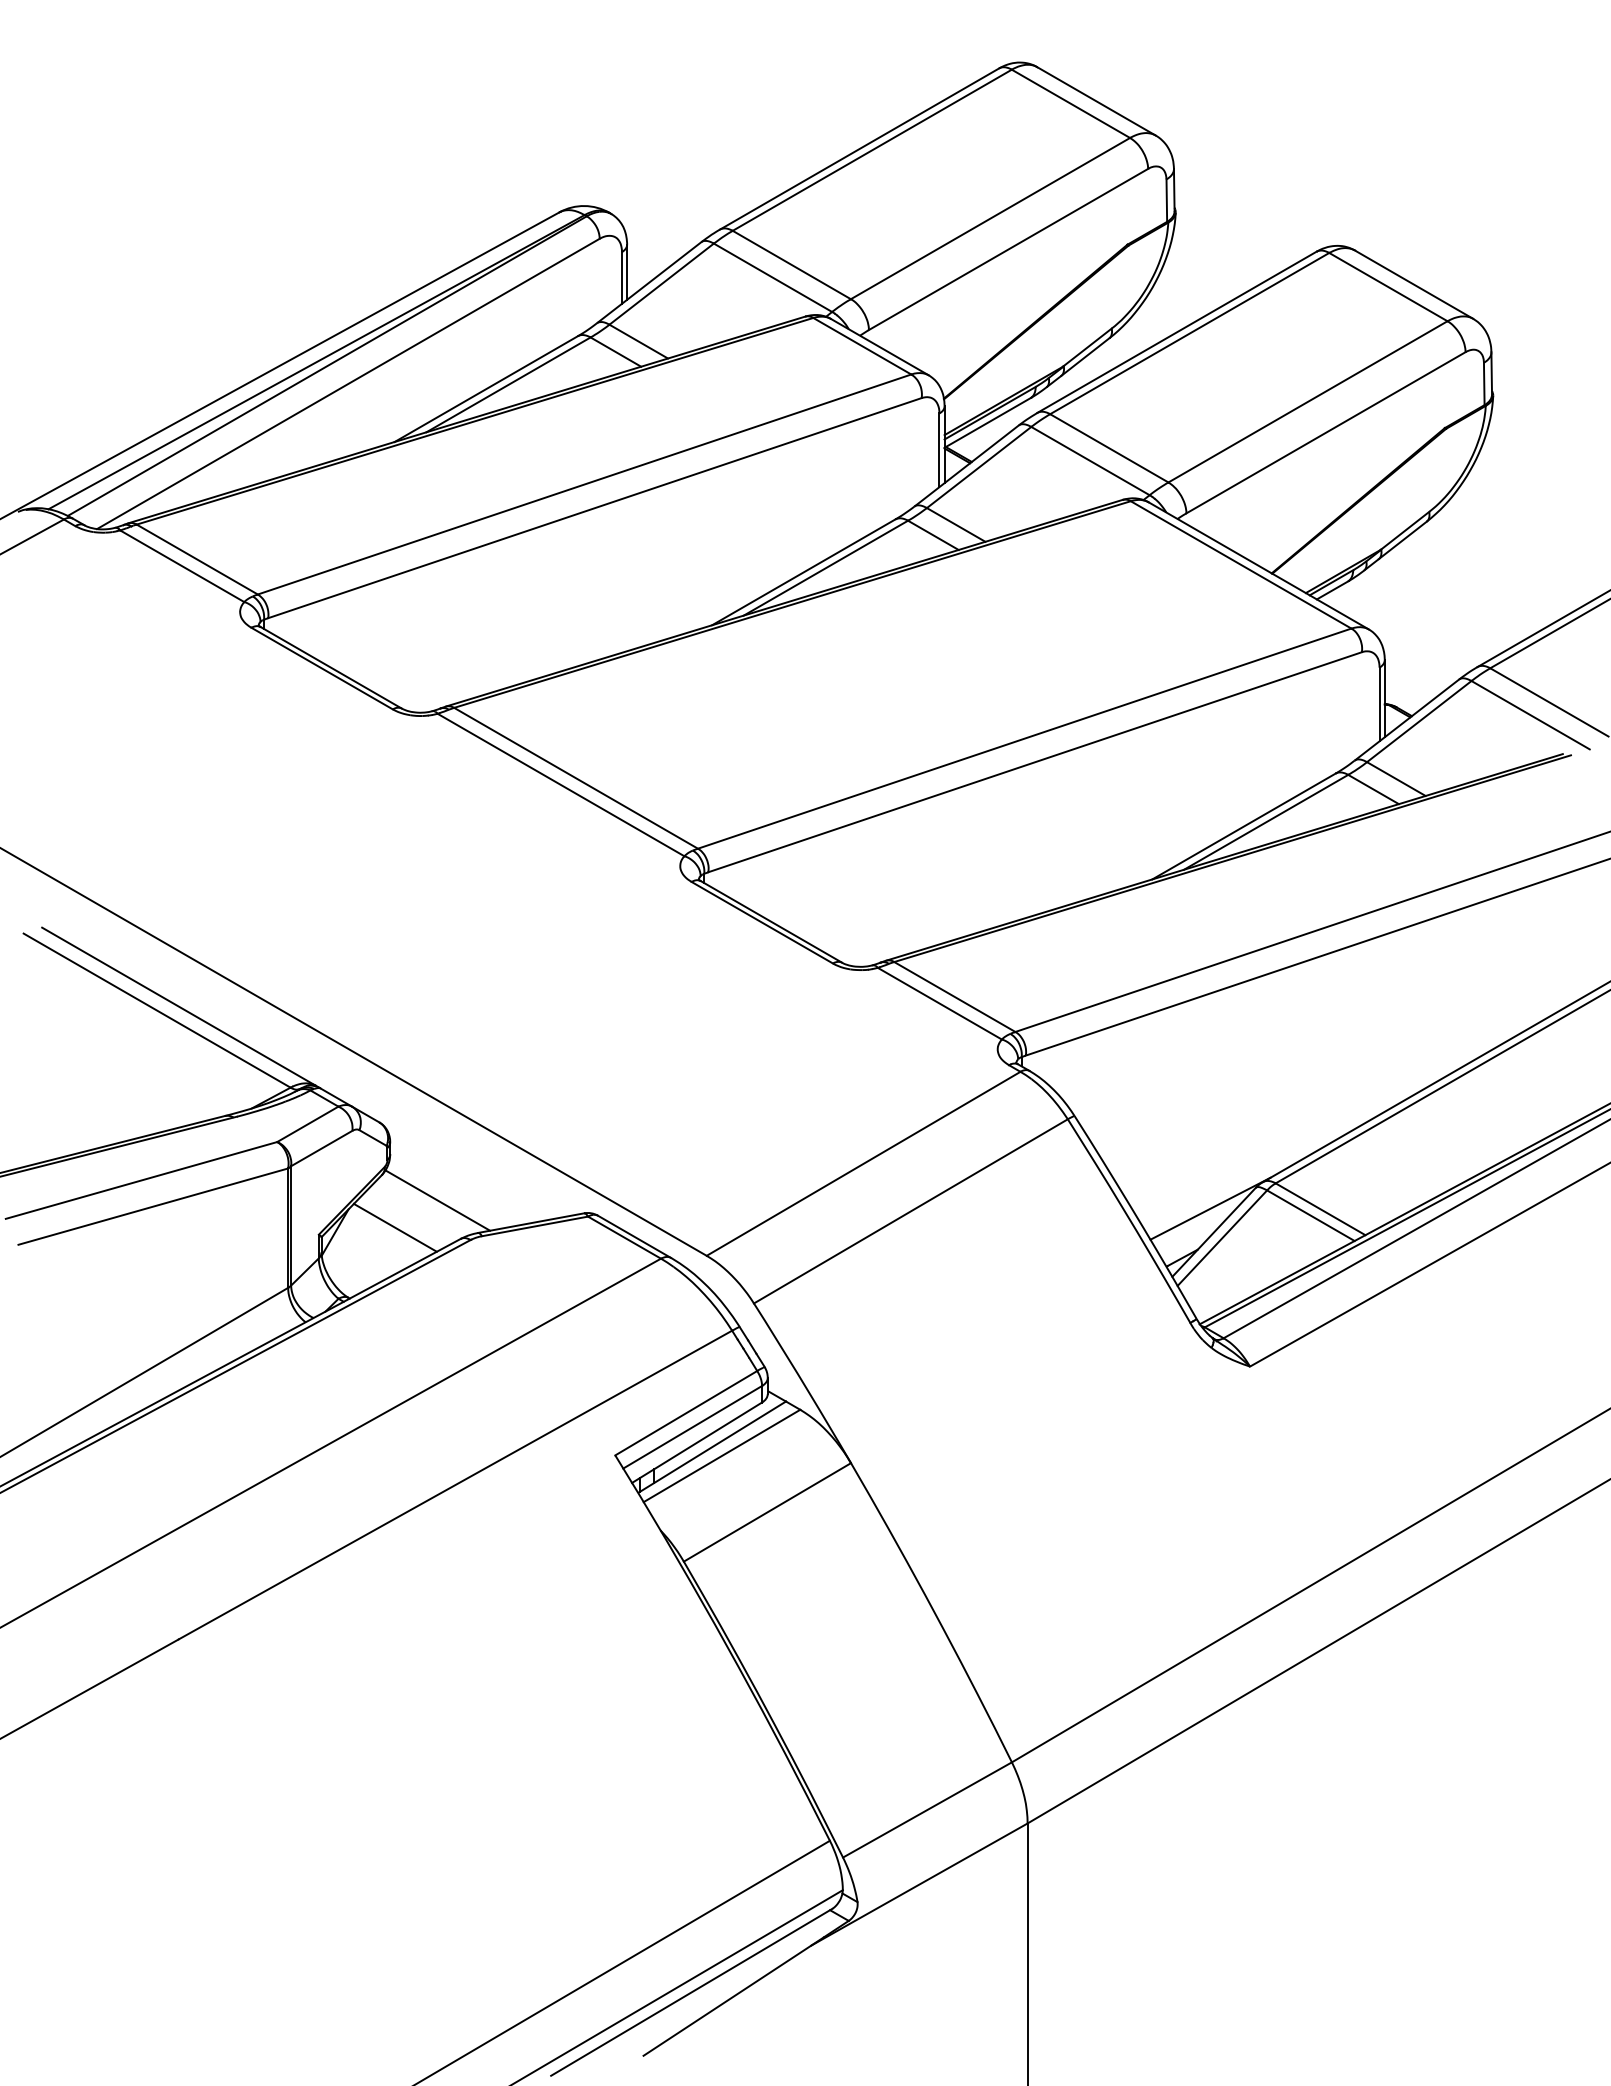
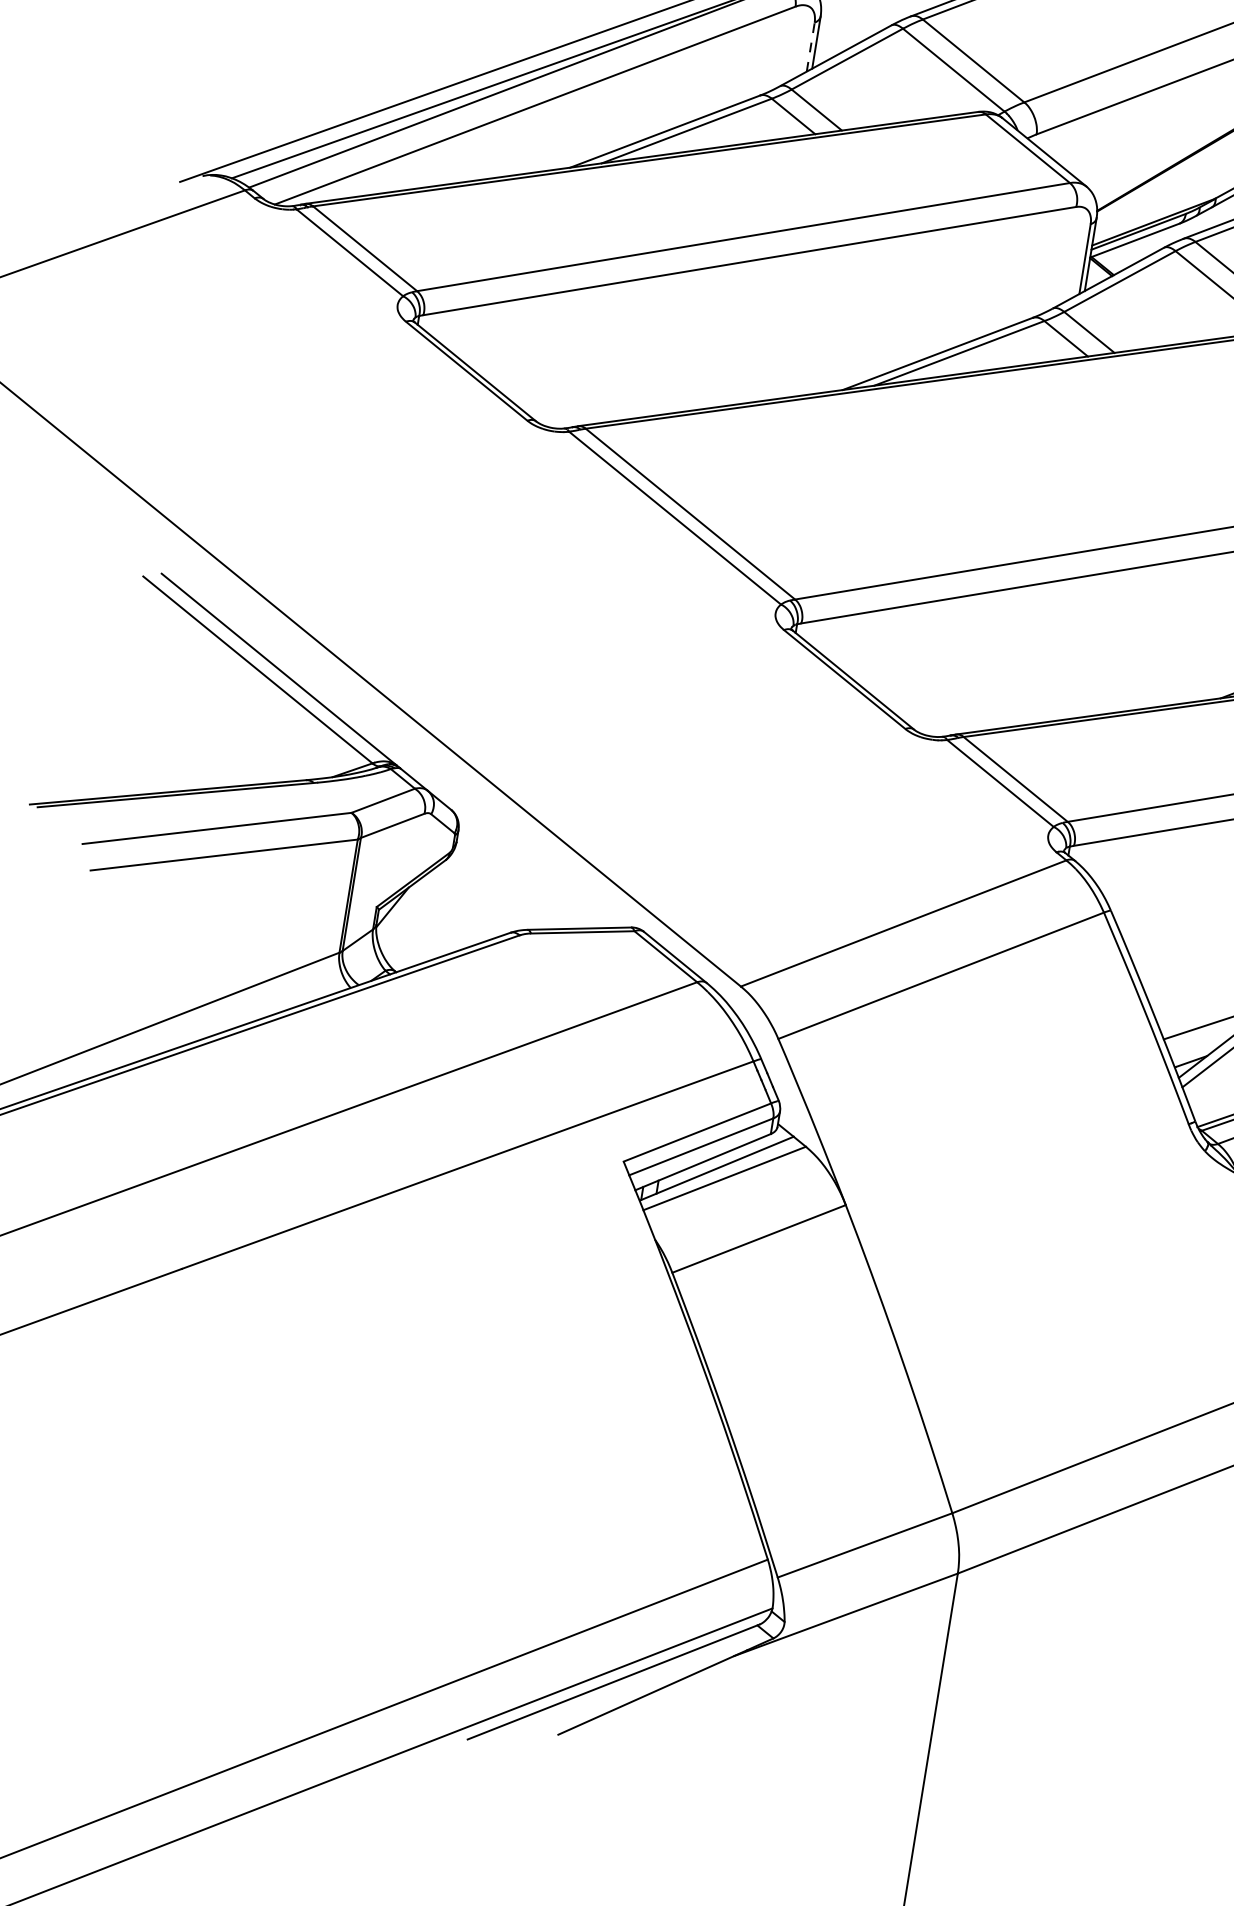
line: (622, 277) -> (811, 46), solid -> dashed
line: (437, 1200) -> (494, 892), removed
line: (394, 1227) -> (449, 911), removed

